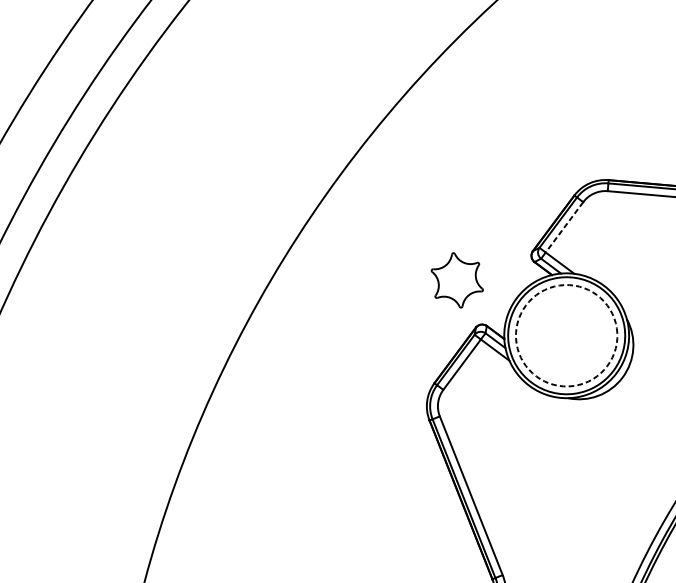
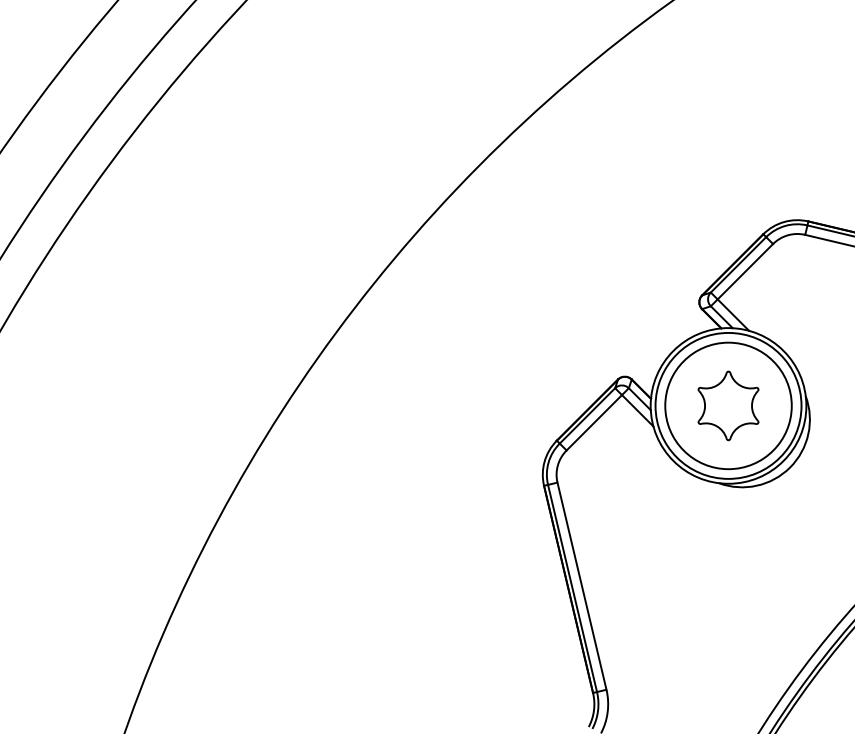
line: (564, 227) -> (745, 272), dashed -> solid
part: (457, 280) -> (728, 405), moved
circle: (566, 335) -> (728, 405), dashed -> solid

